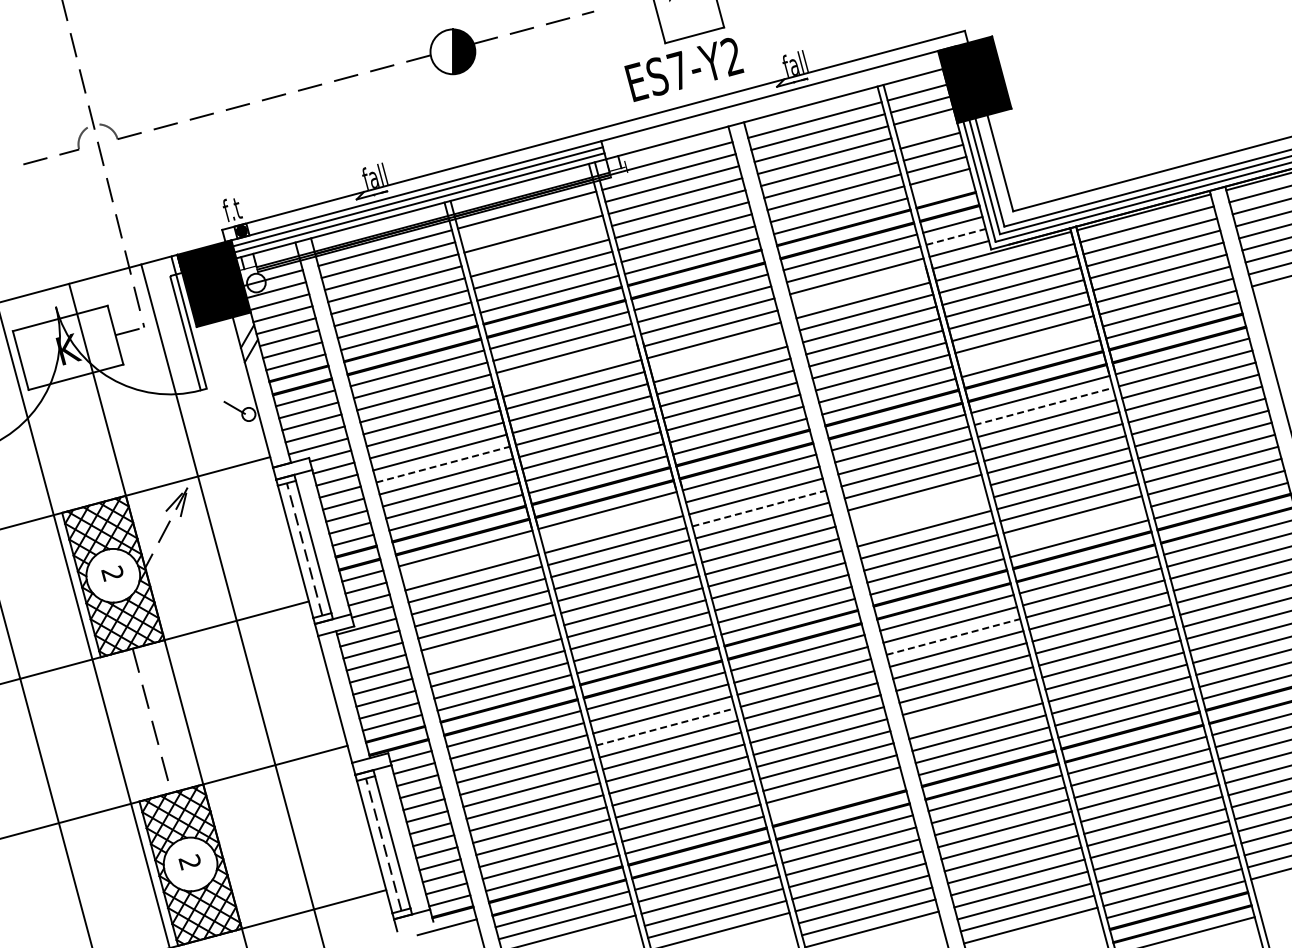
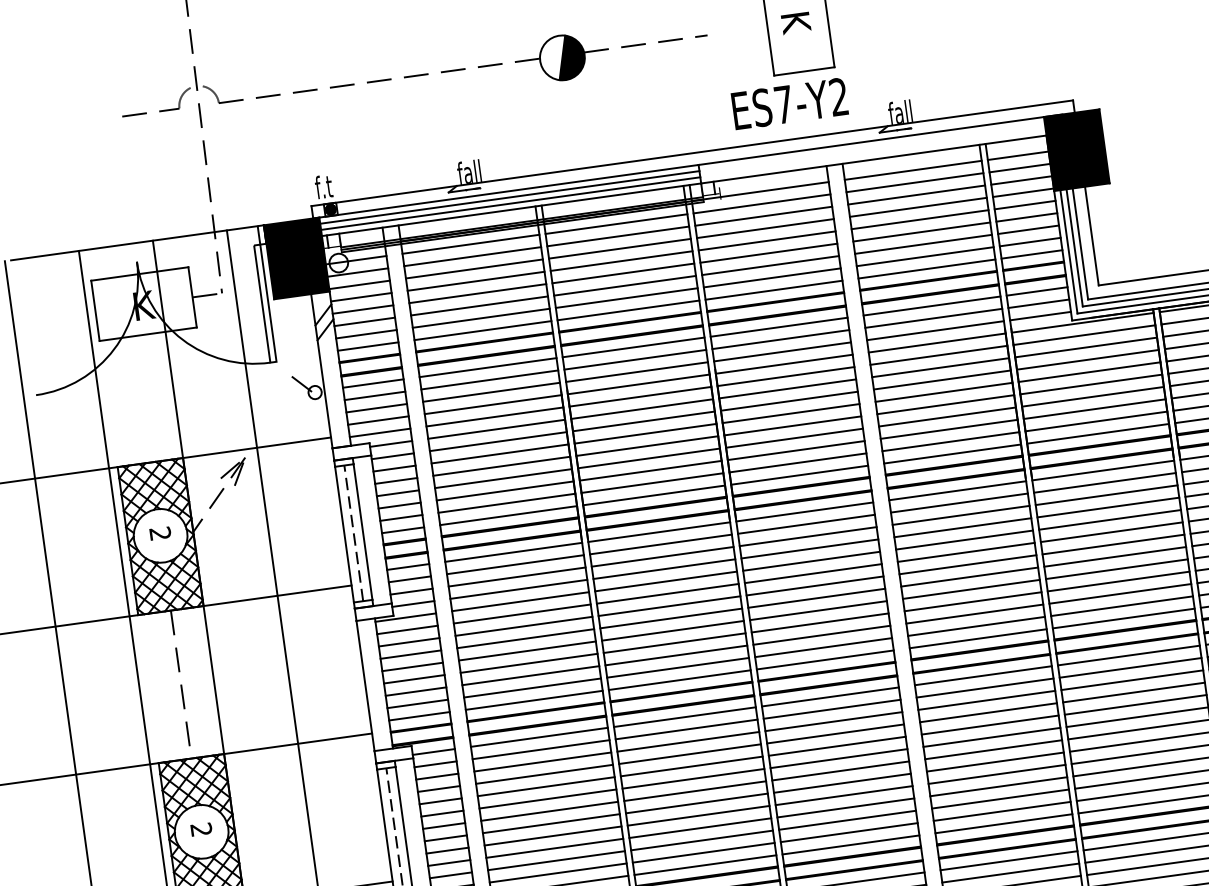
line: (926, 128) -> (1022, 192), added
line: (942, 188) -> (1031, 254), added
line: (530, 221) -> (618, 235), added
line: (956, 236) -> (1039, 303), dashed -> solid
line: (536, 245) -> (621, 260), added
line: (859, 288) -> (936, 343), added
line: (1027, 346) -> (1096, 421), added
line: (717, 352) -> (787, 388), added
line: (568, 365) -> (638, 383), added
line: (1043, 406) -> (1104, 482), dashed -> solid
line: (443, 464) -> (502, 466), dashed -> solid
line: (917, 504) -> (967, 564), added
line: (759, 508) -> (810, 548), dashed -> solid
line: (920, 516) -> (968, 576), added
line: (610, 522) -> (660, 544), added
line: (1075, 526) -> (1121, 605), added
line: (468, 560) -> (515, 564), added
line: (953, 636) -> (986, 699), dashed -> solid
line: (491, 644) -> (527, 650), added
line: (972, 709) -> (996, 774), added
line: (665, 726) -> (689, 753), dashed -> solid
line: (836, 797) -> (850, 845), added

